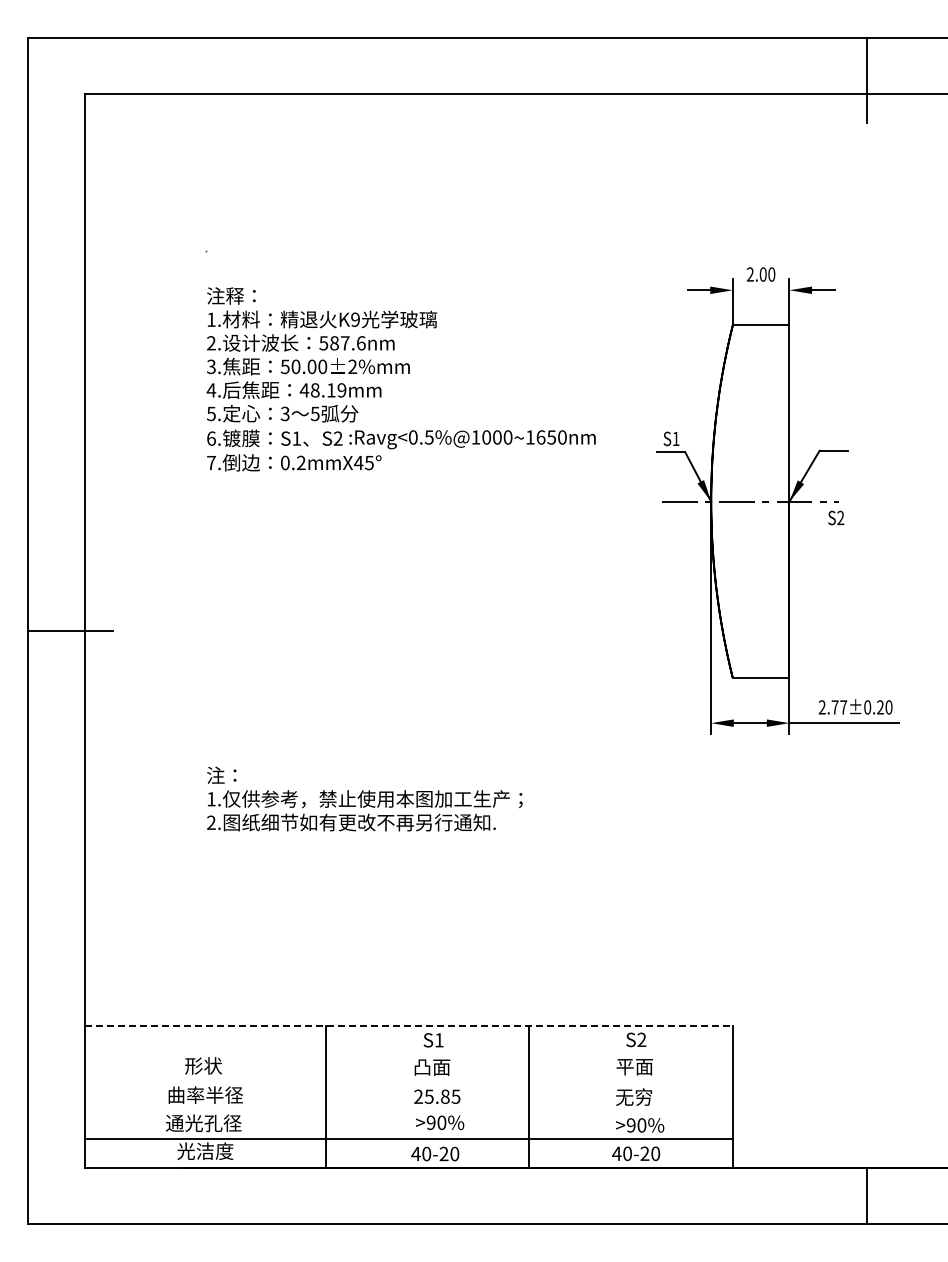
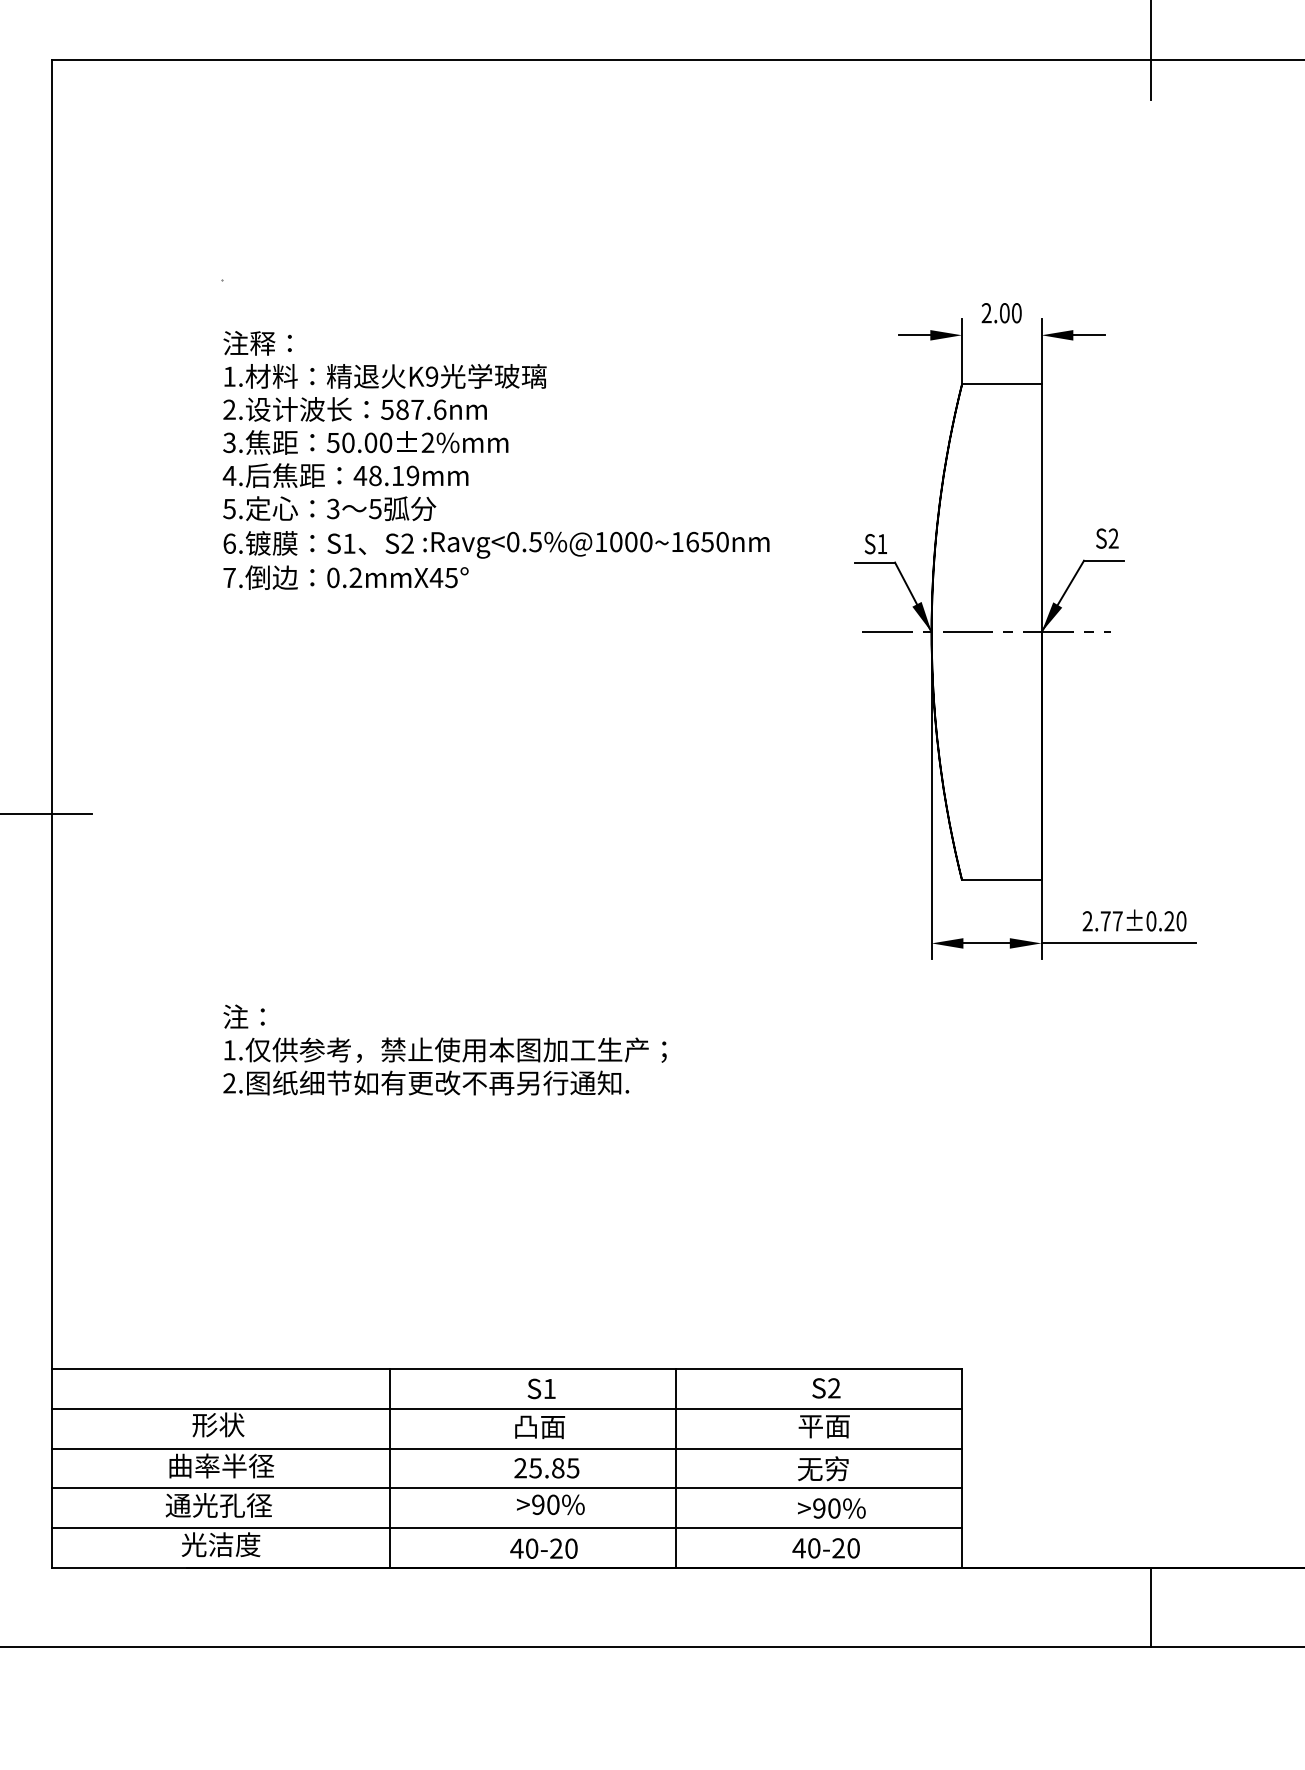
text: (836, 517) -> (1107, 537), moved
line: (408, 1026) -> (506, 1369), dashed -> solid
line: (408, 1054) -> (506, 1408), added
line: (408, 1082) -> (506, 1448), added
line: (408, 1111) -> (506, 1488), added

